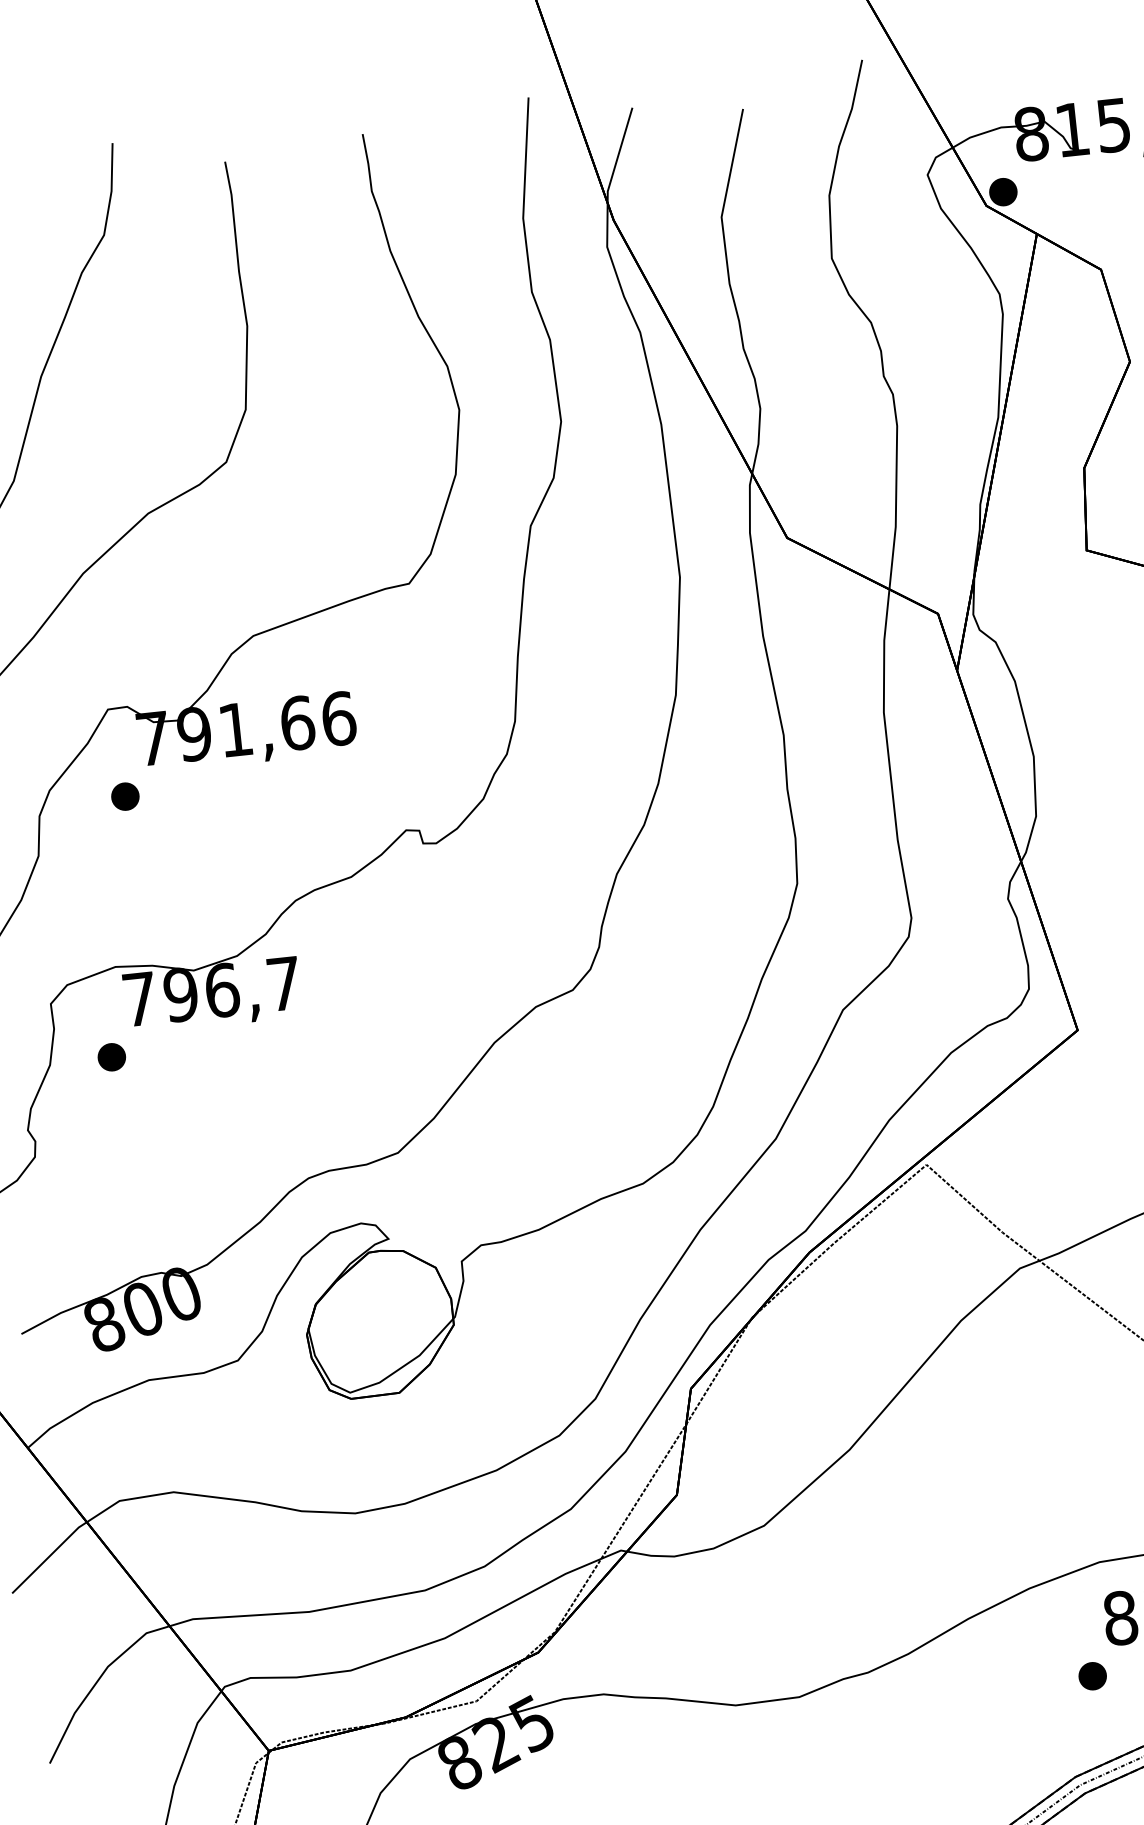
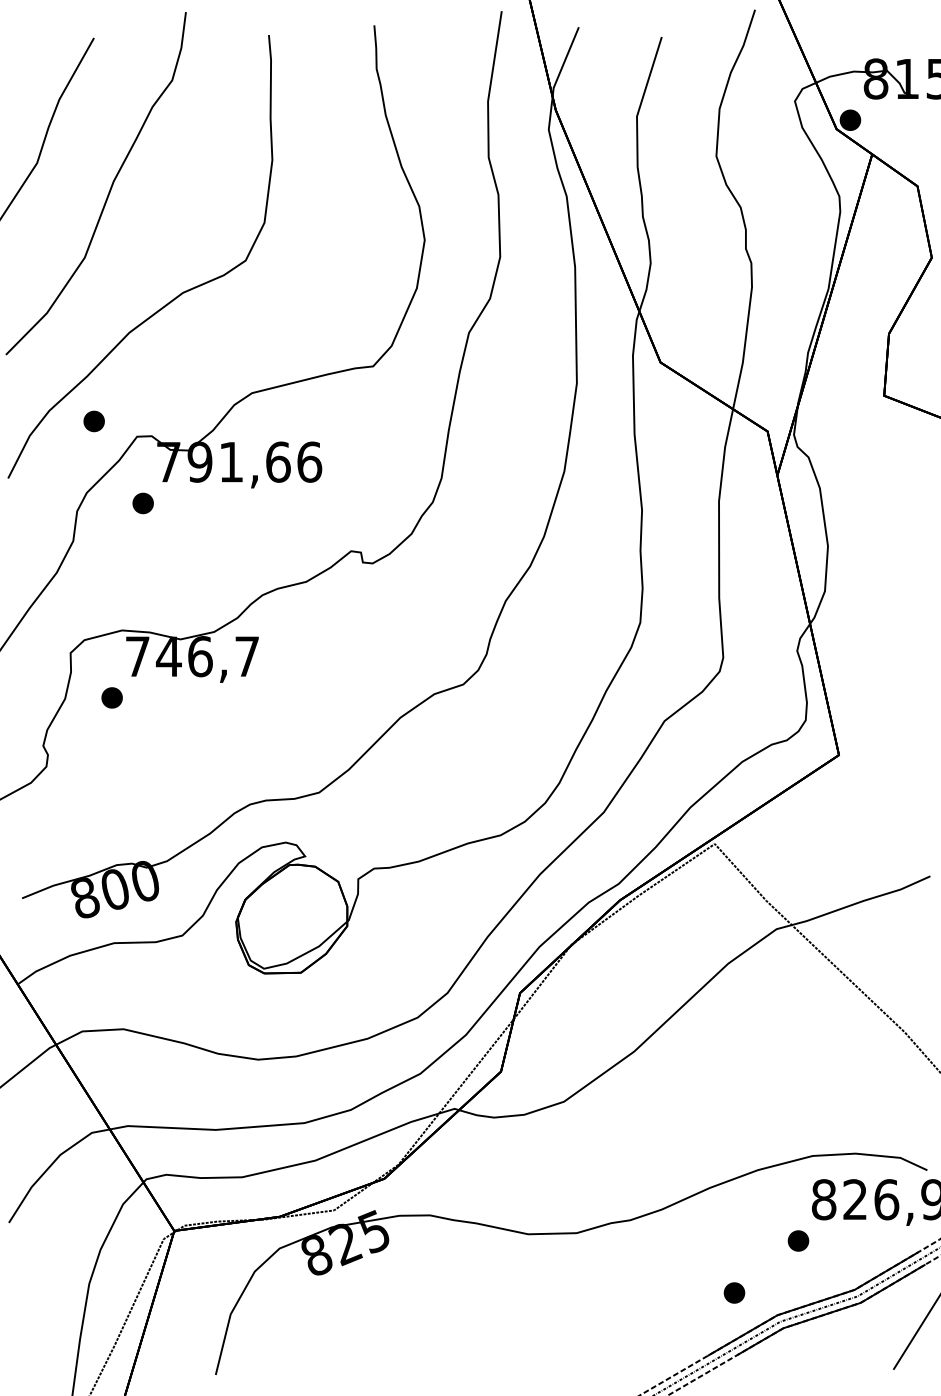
part: (48, 695) -> (93, 421), added
text: (180, 994) -> (168, 656), 796,7 -> 746,7
part: (1015, 1753) -> (734, 1292), added

